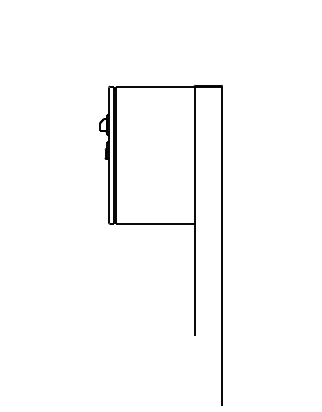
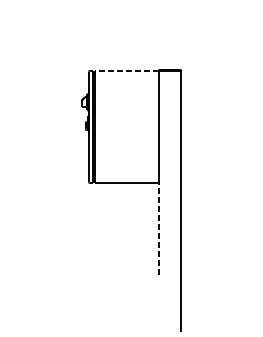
line: (154, 86) -> (126, 70), solid -> dashed
line: (194, 278) -> (158, 227), solid -> dashed

